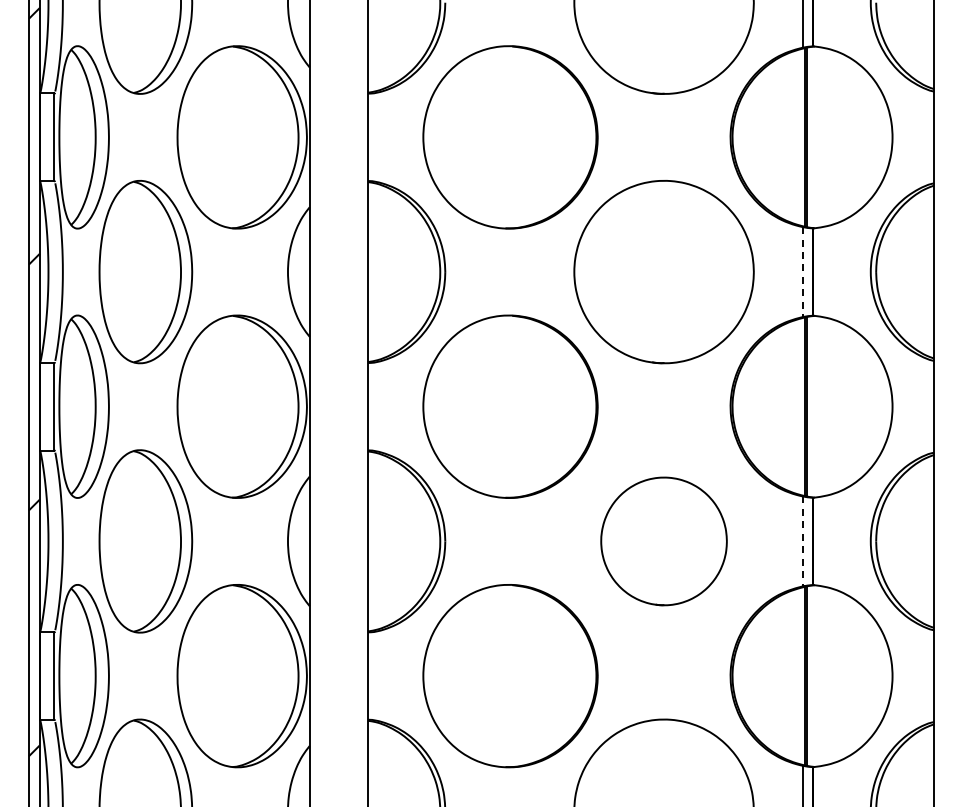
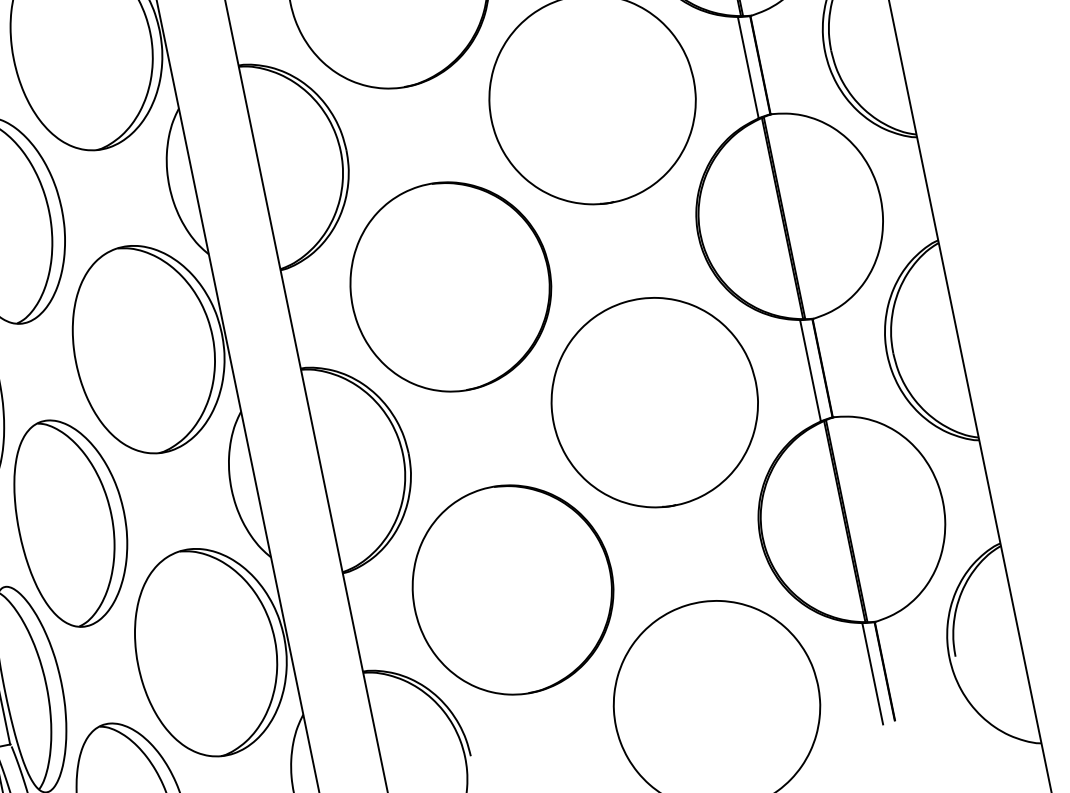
line: (802, 272) -> (748, 68), dashed -> solid
part: (663, 541) -> (654, 402), size x1.43
line: (802, 541) -> (810, 370), dashed -> solid

